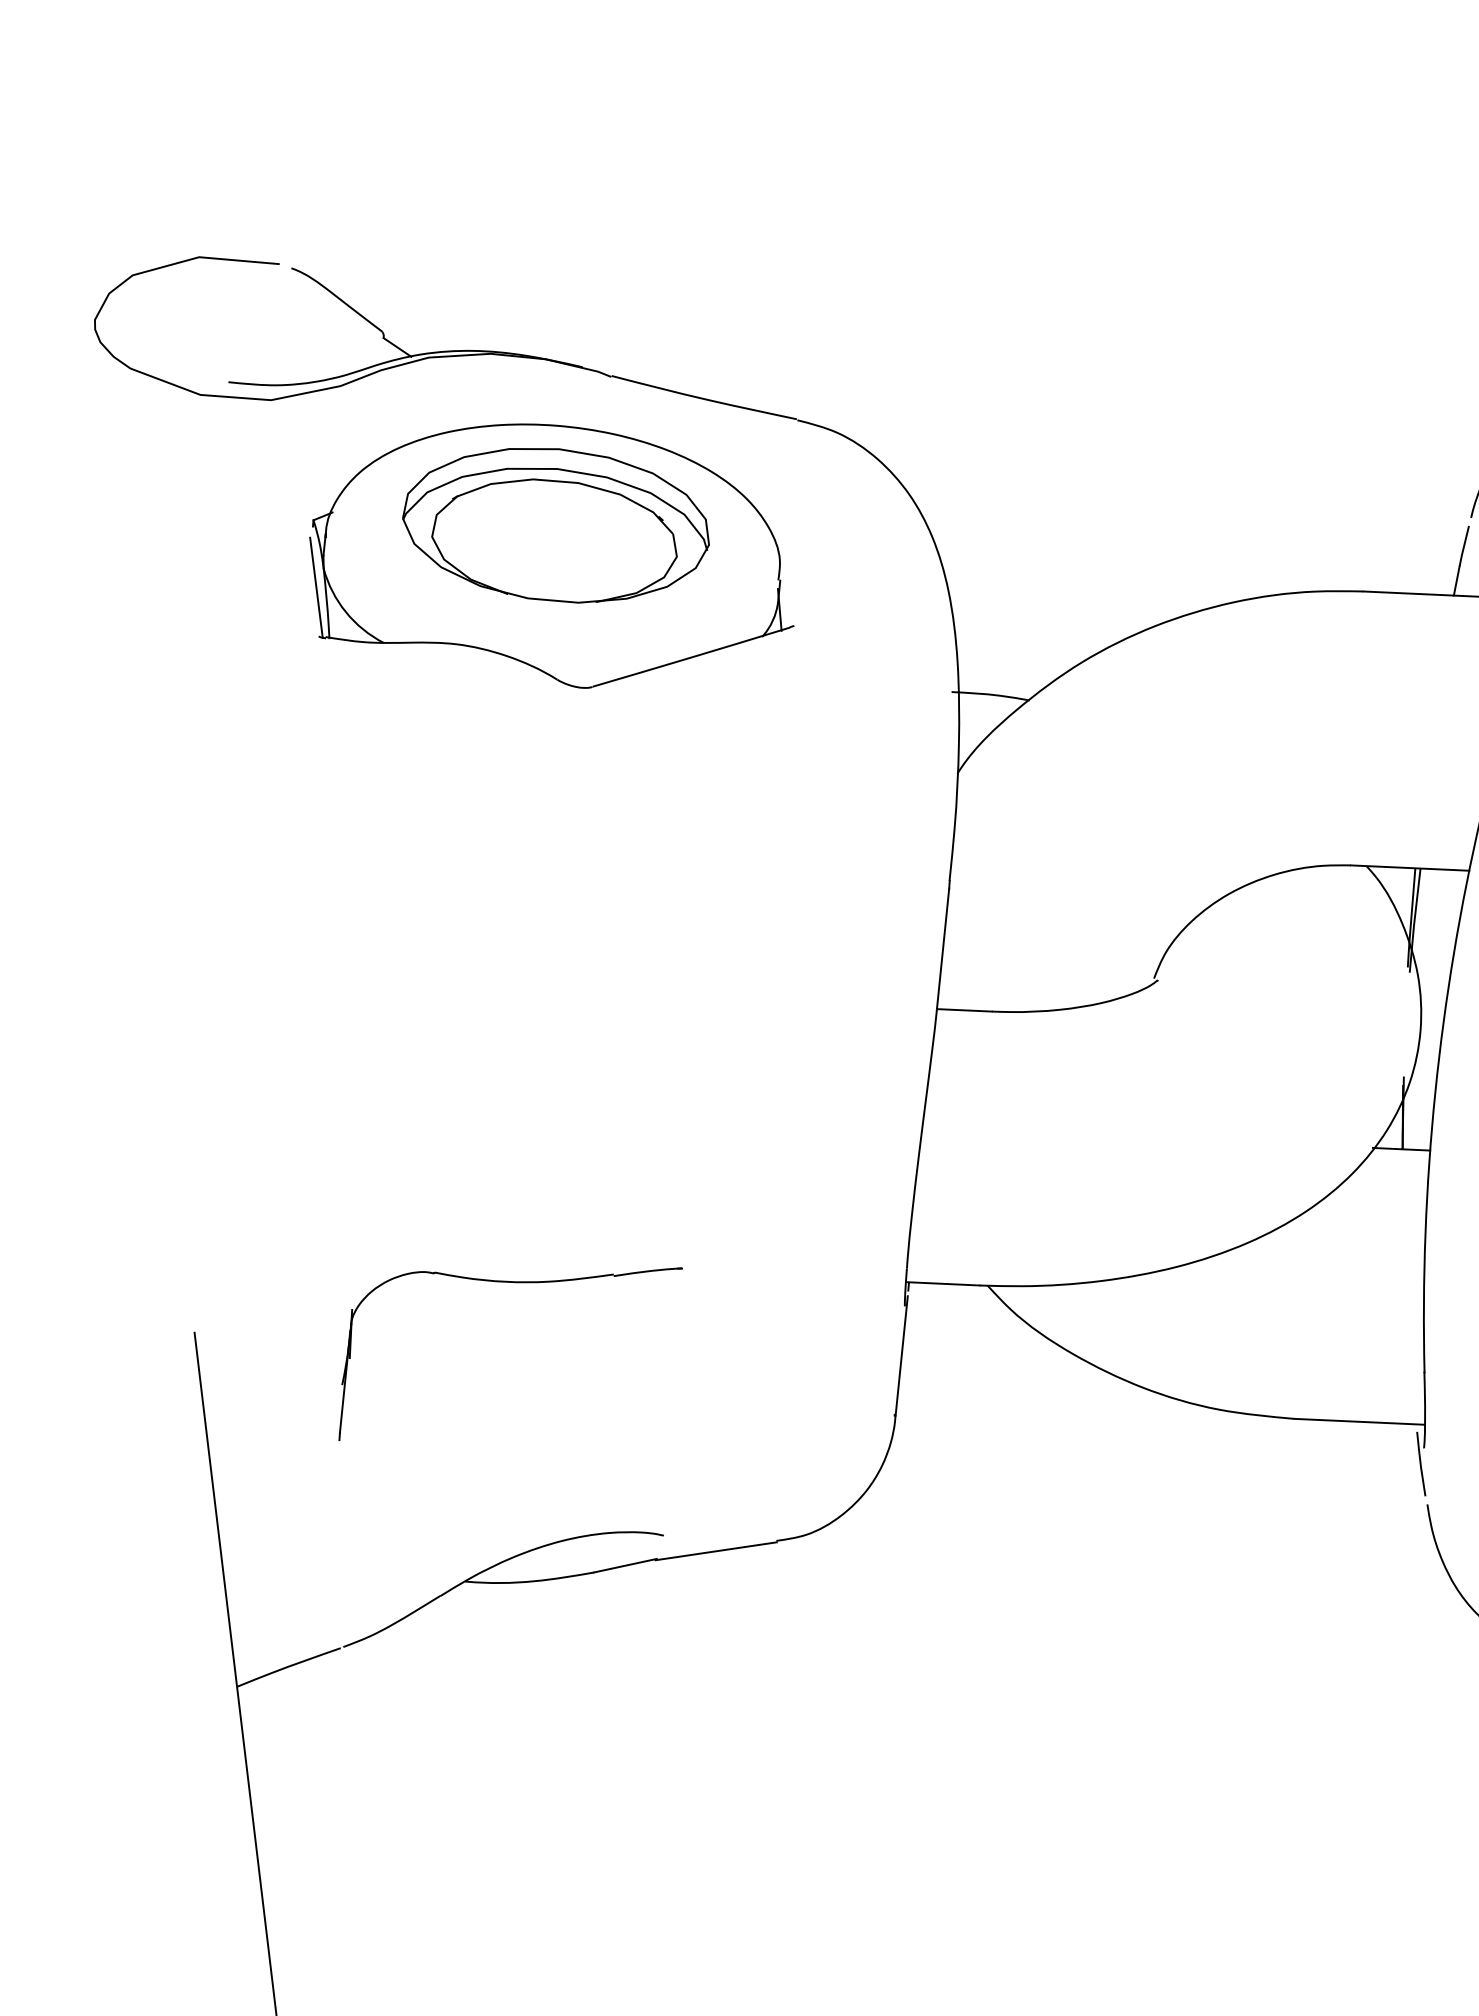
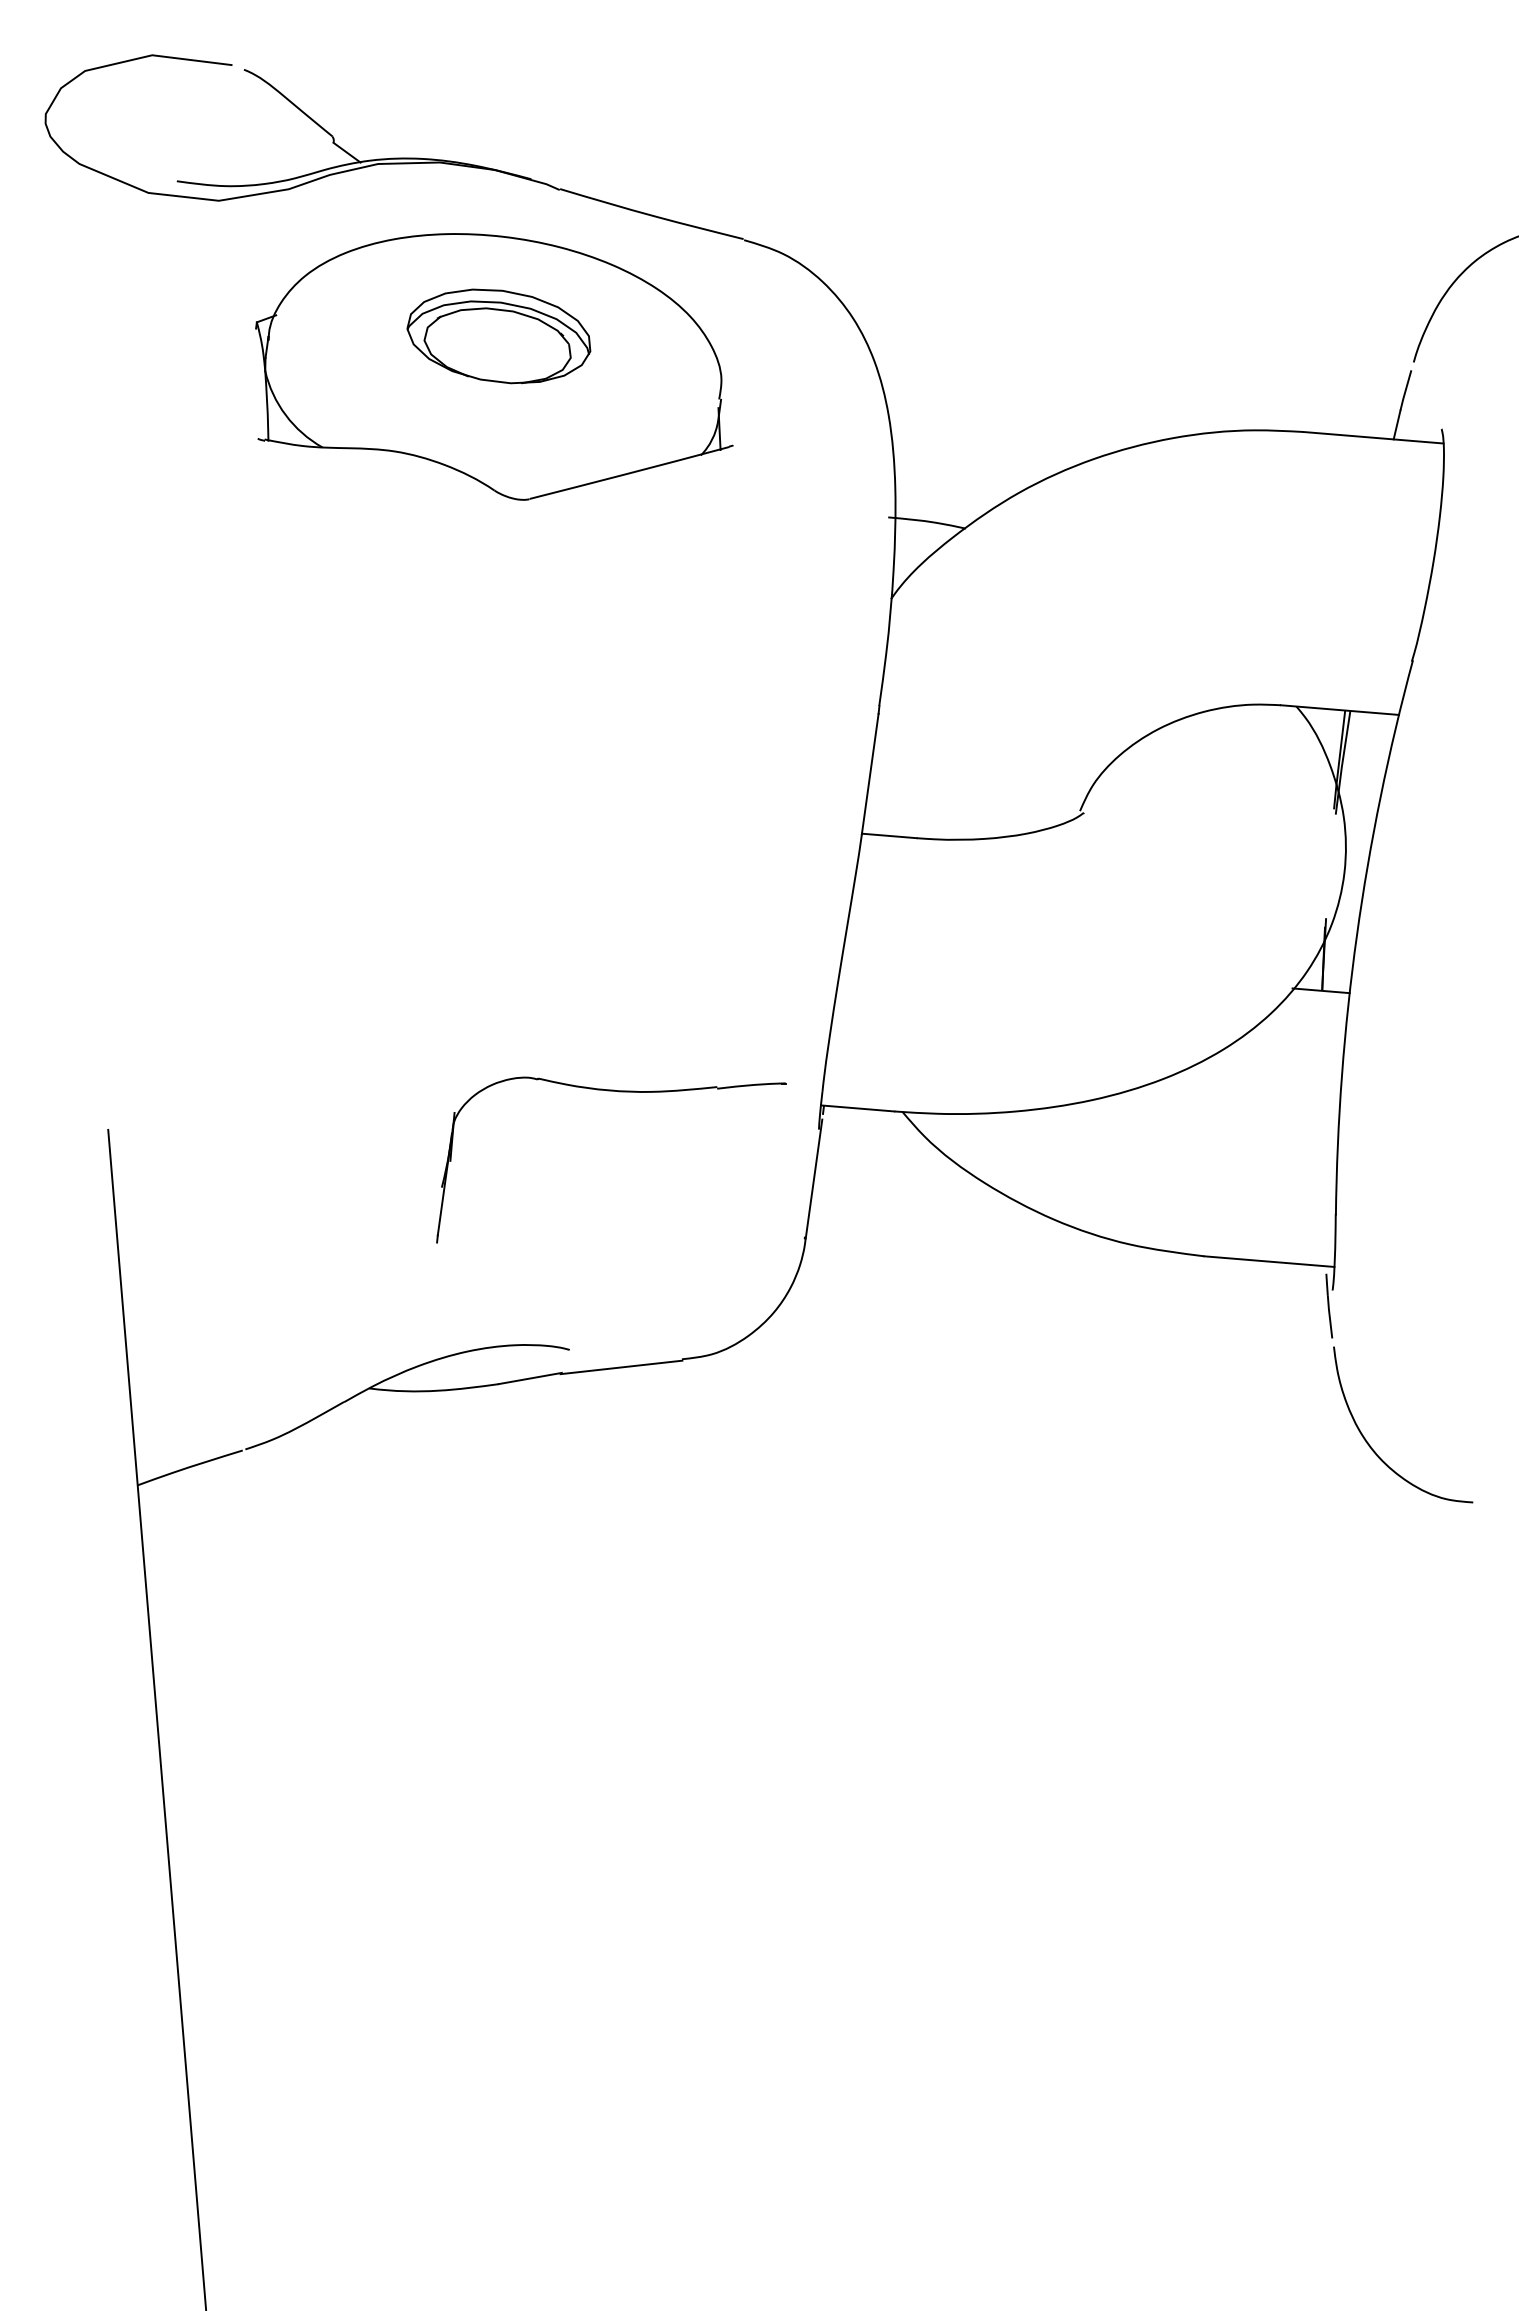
part: (555, 525) -> (498, 336), size x0.6
line: (315, 587) -> (256, 389), removed
part: (515, 1283) -> (618, 1092), moved

